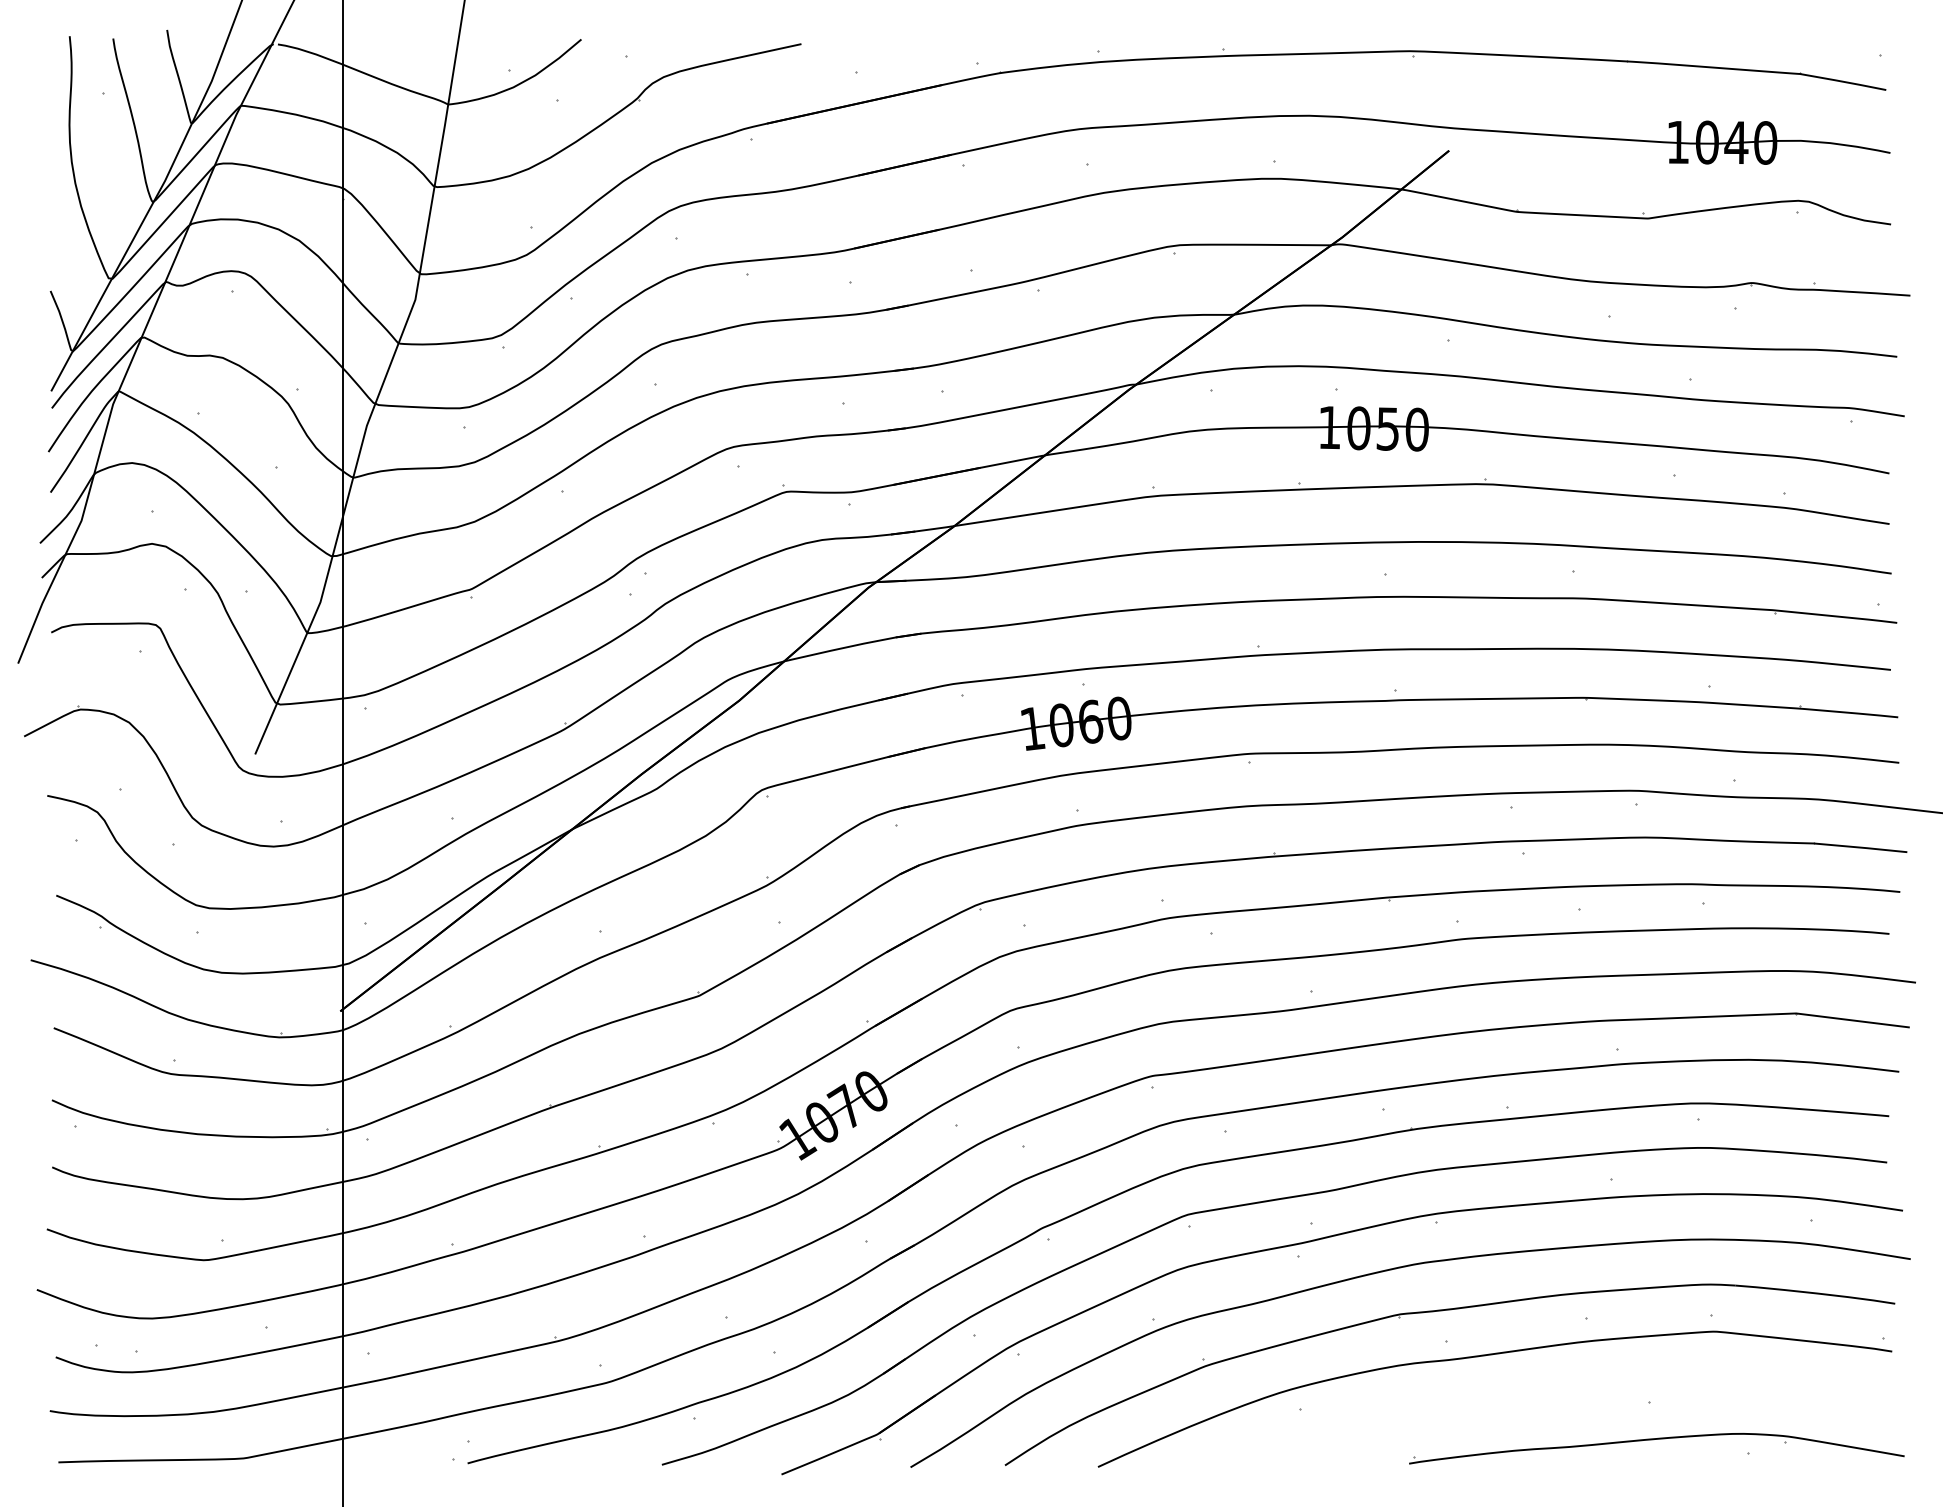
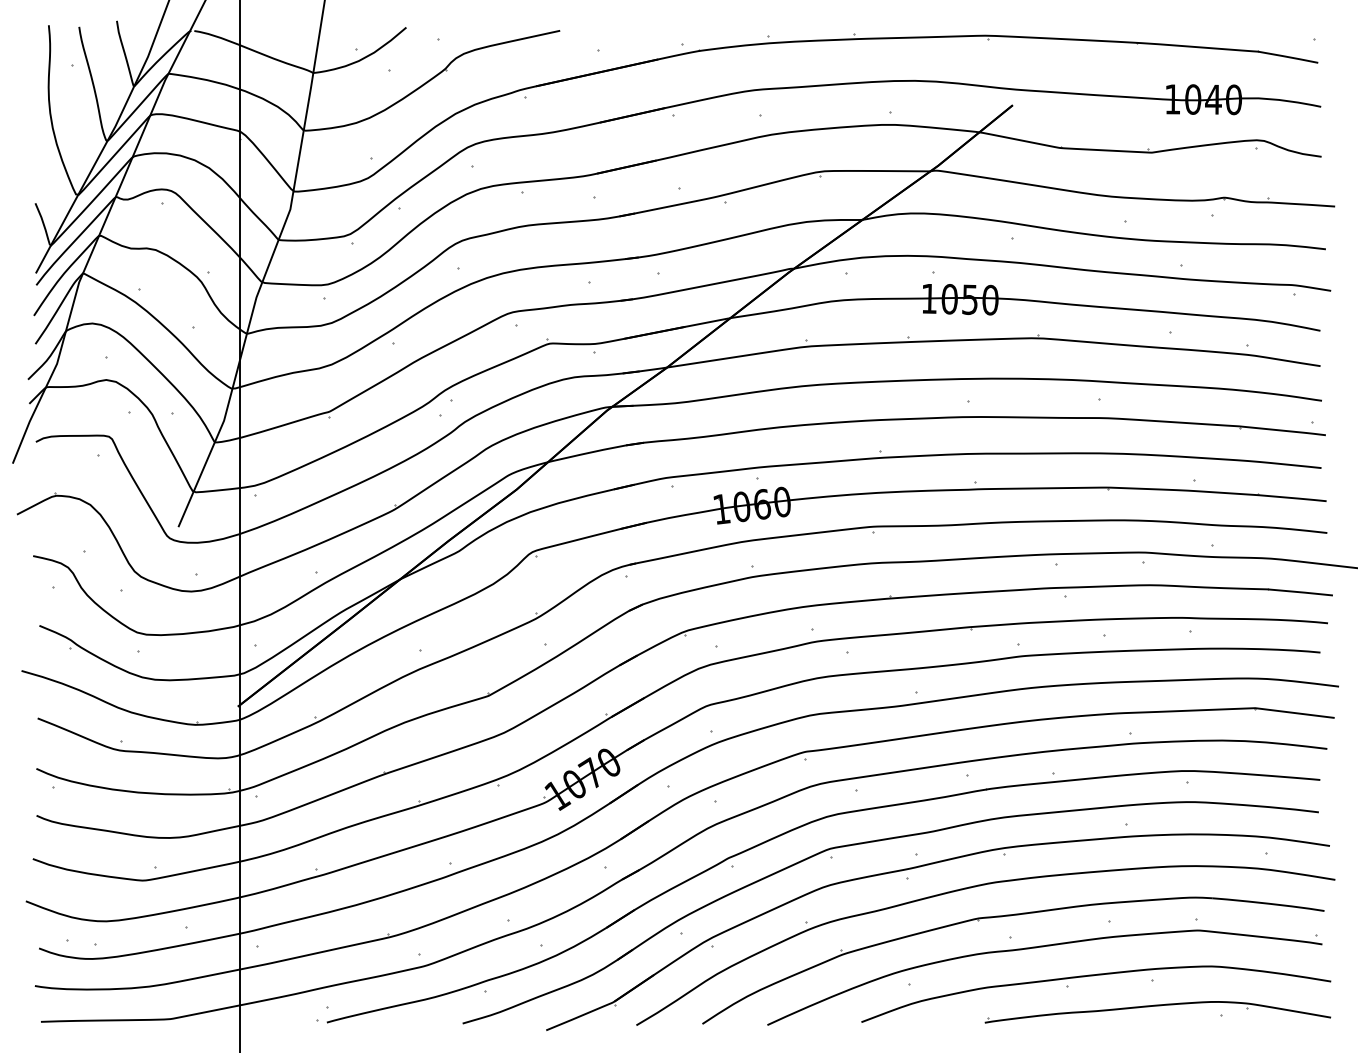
part: (1564, 1397) -> (1093, 976), added

